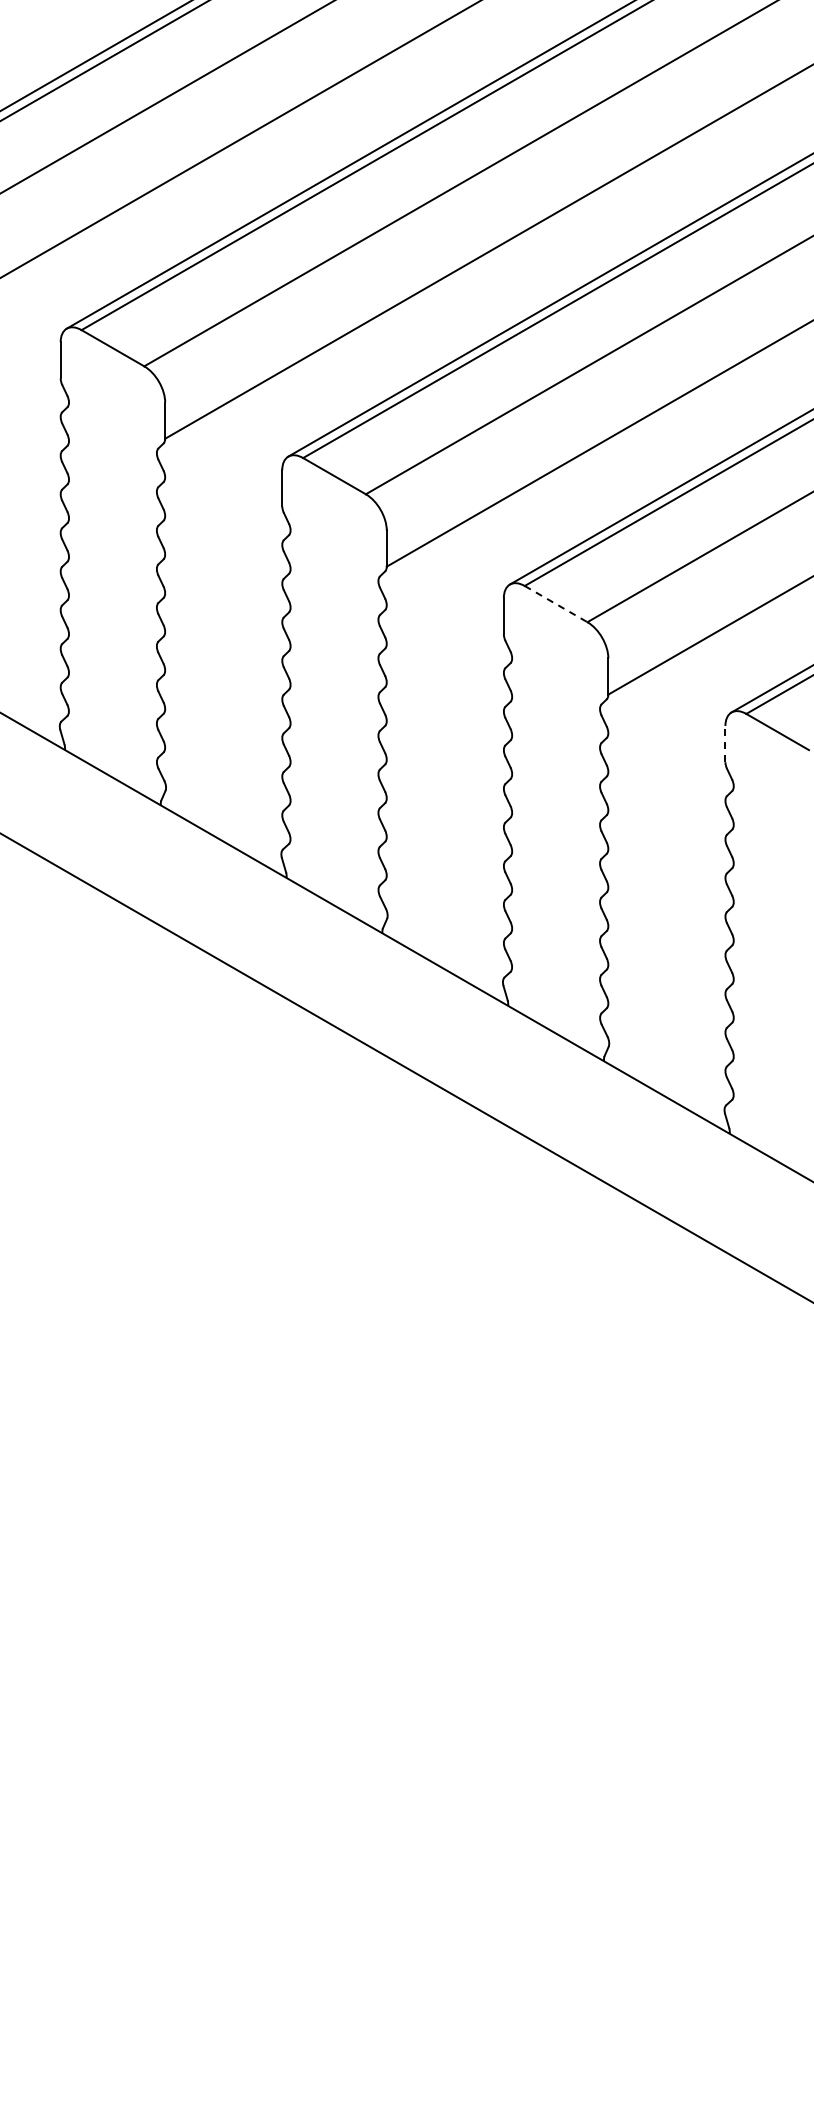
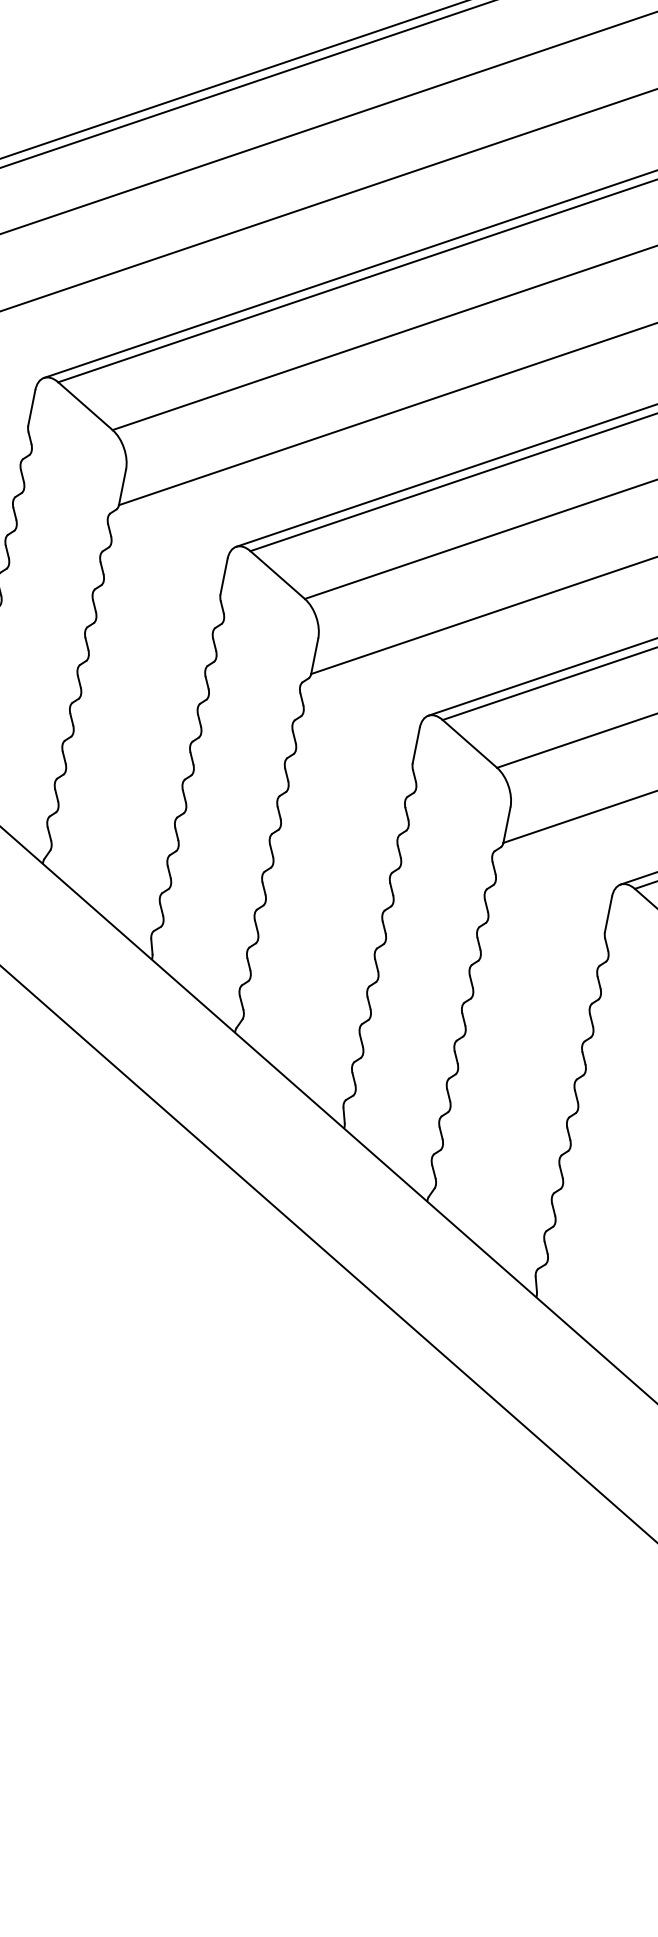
line: (556, 604) -> (470, 744), dashed -> solid
line: (725, 743) -> (608, 913), dashed -> solid

